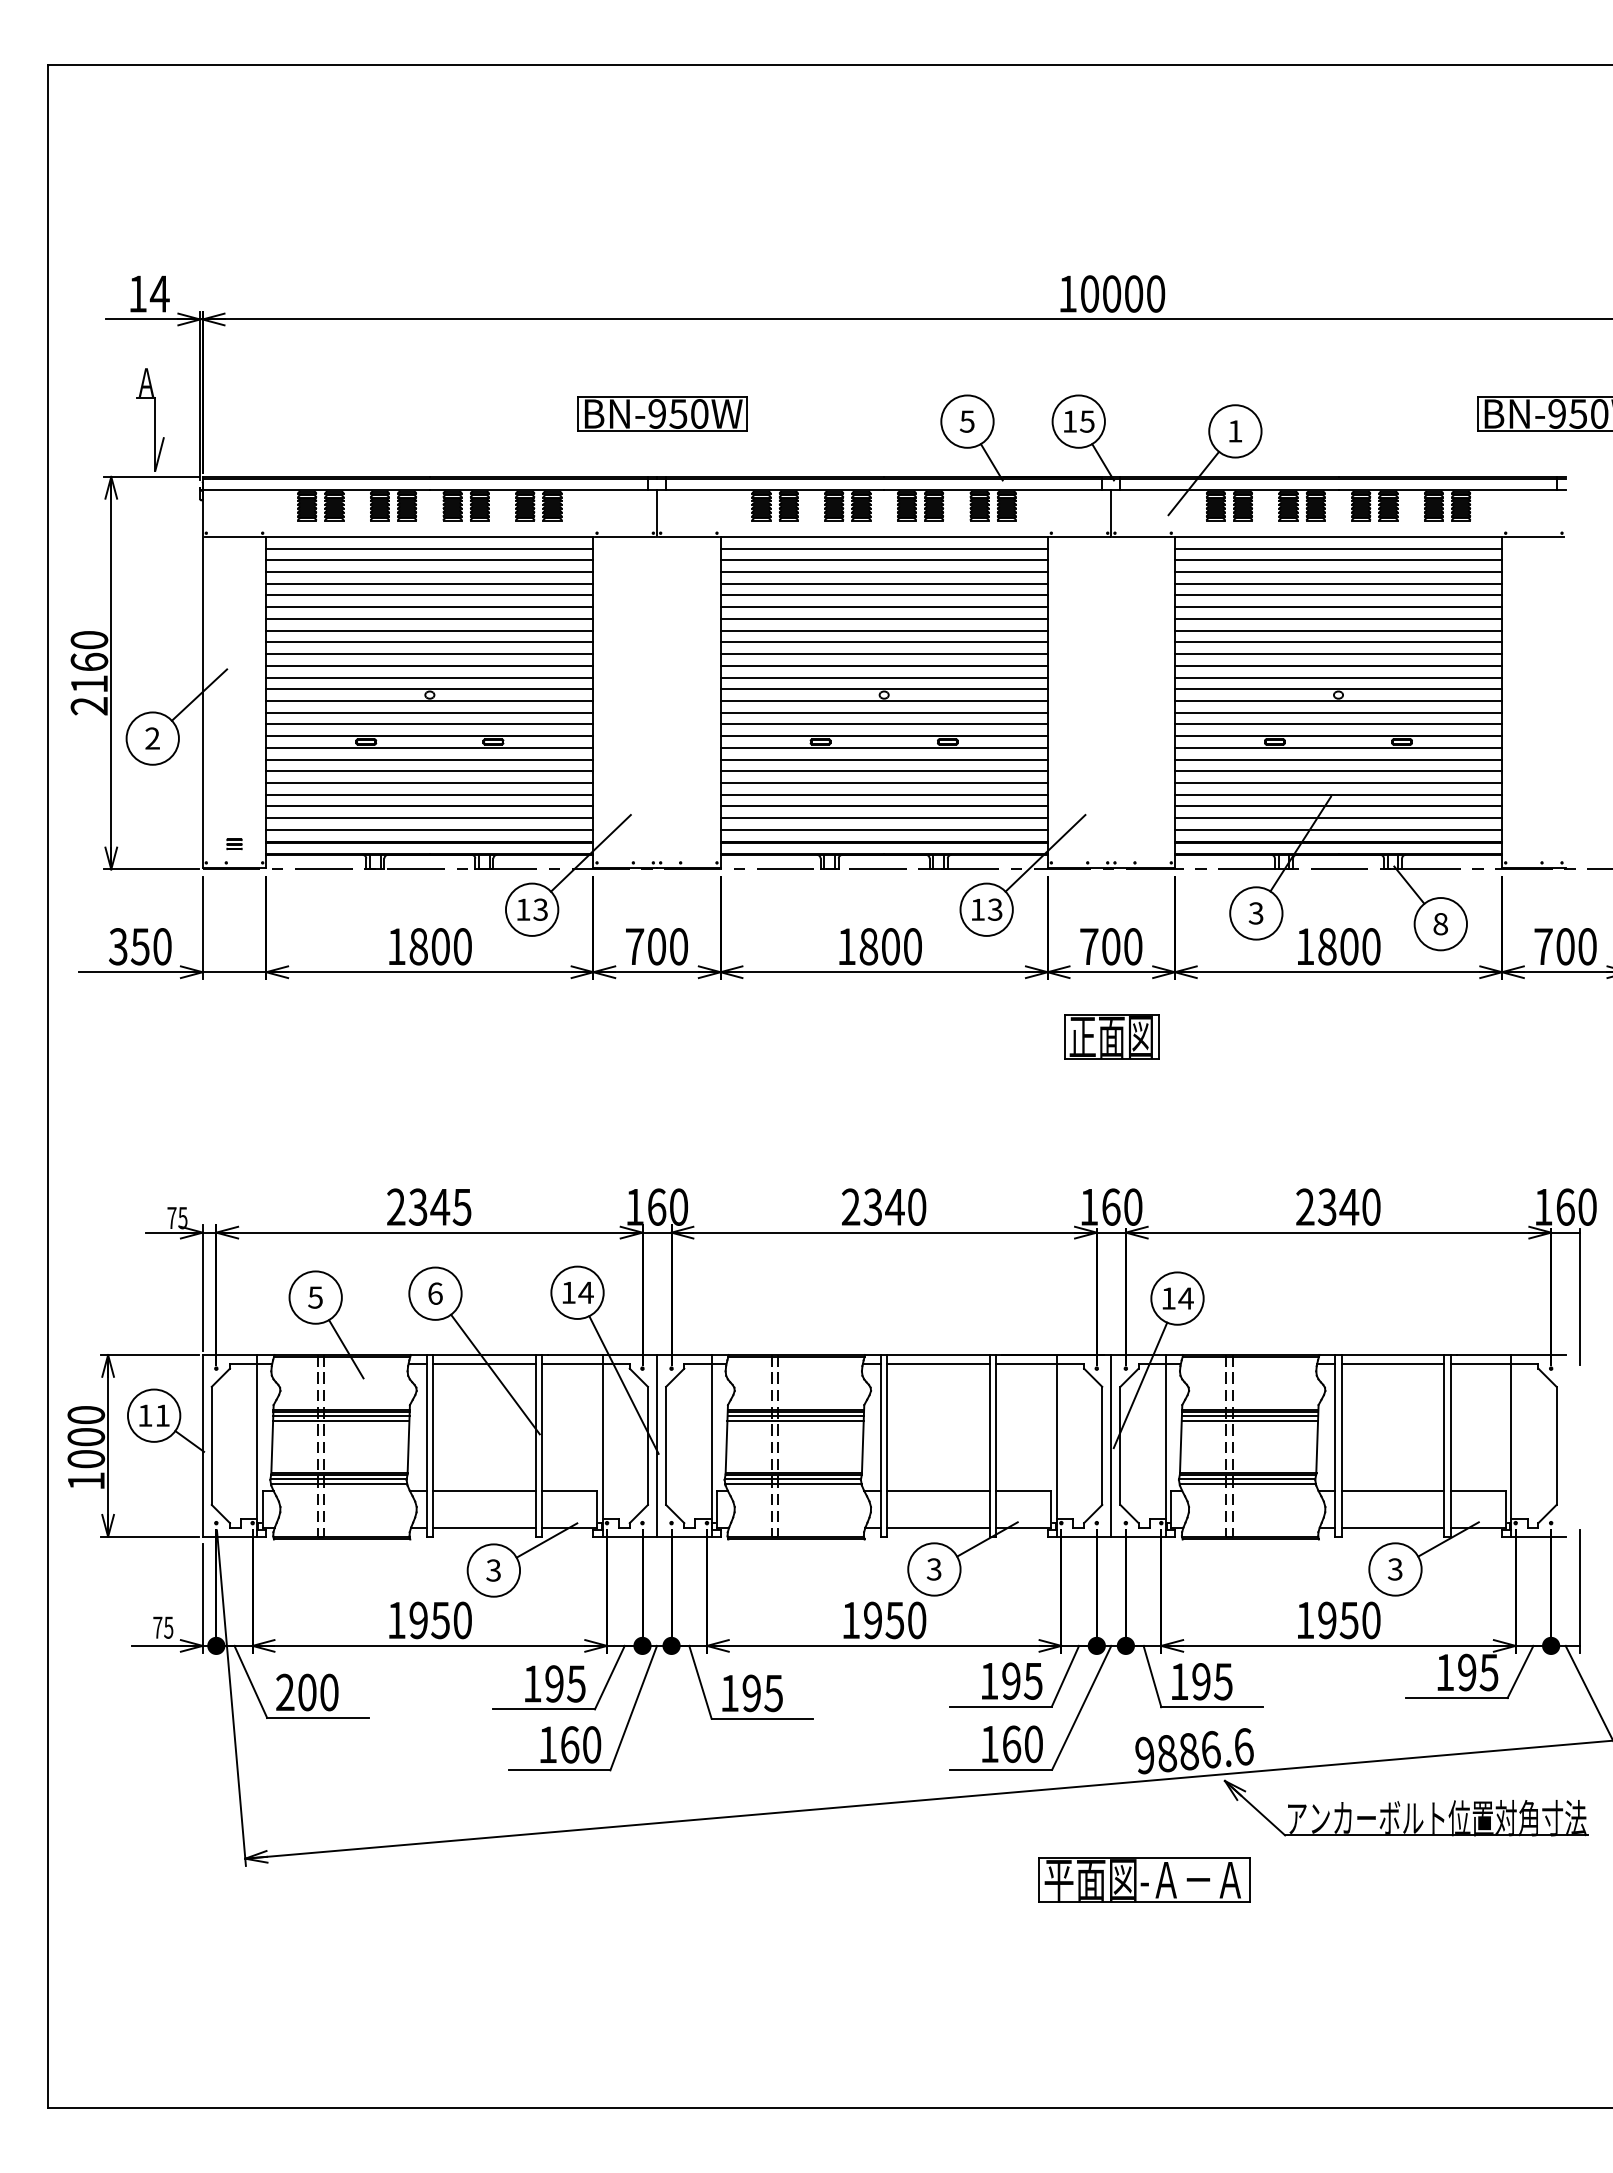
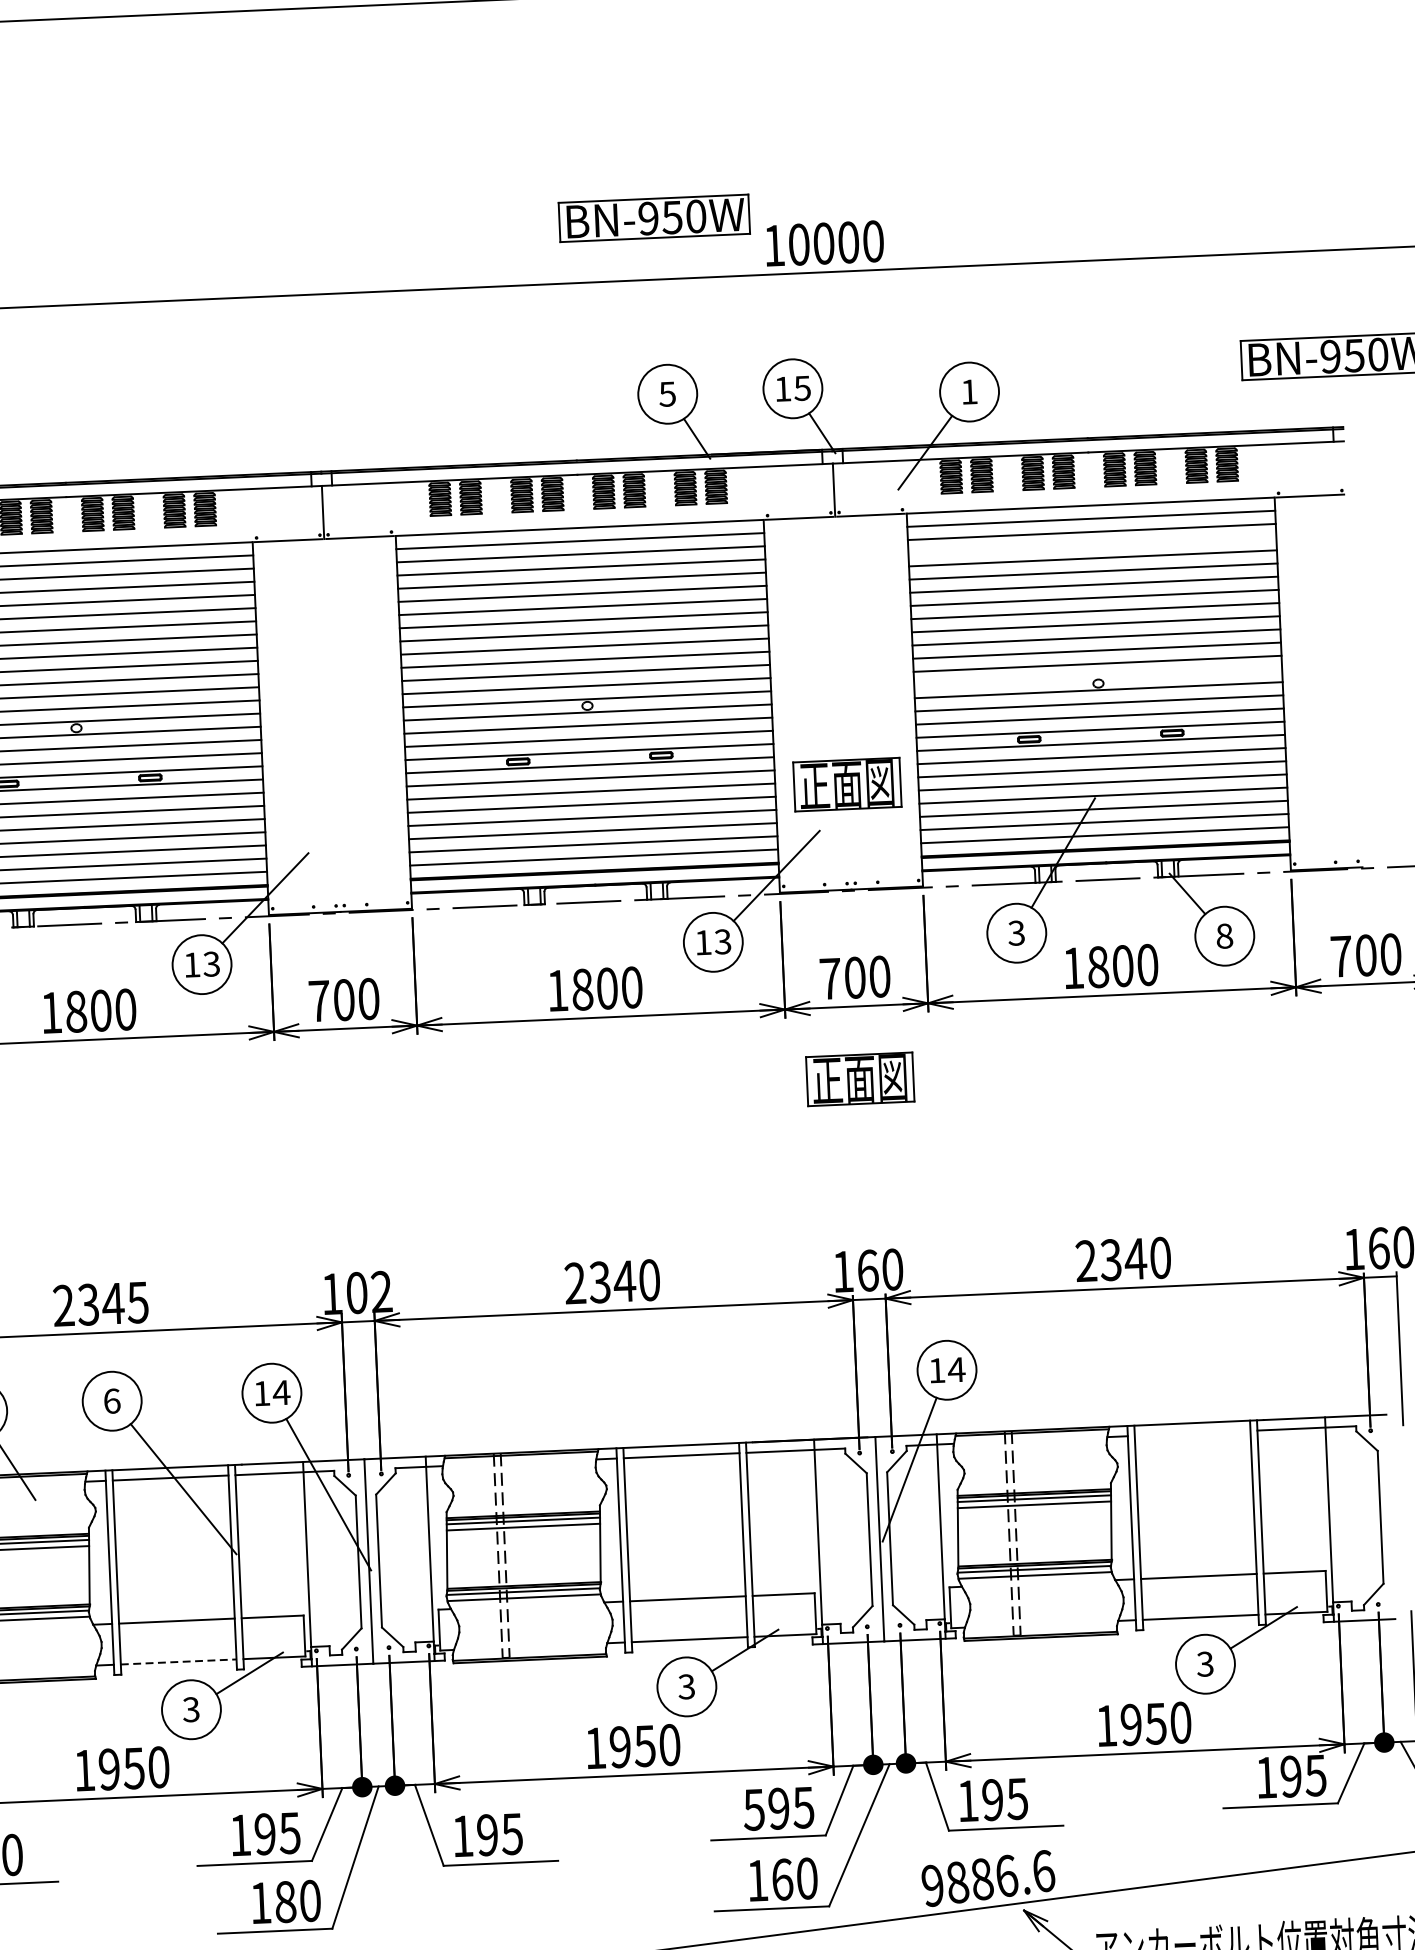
part: (662, 413) -> (654, 217), moved
line: (1338, 572) -> (1092, 545), removed
line: (1338, 689) -> (1098, 677), removed
part: (1111, 774) -> (847, 784), added
text: (668, 1206) -> (370, 1291), 160 -> 102
line: (1392, 1364) -> (1192, 1433), removed
line: (484, 1527) -> (178, 1661), solid -> dashed
text: (988, 1681) -> (753, 1810), 195 -> 595
text: (570, 1744) -> (286, 1901), 160 -> 180

